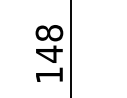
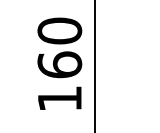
text: (49, 43) -> (59, 47), 148 -> 160

